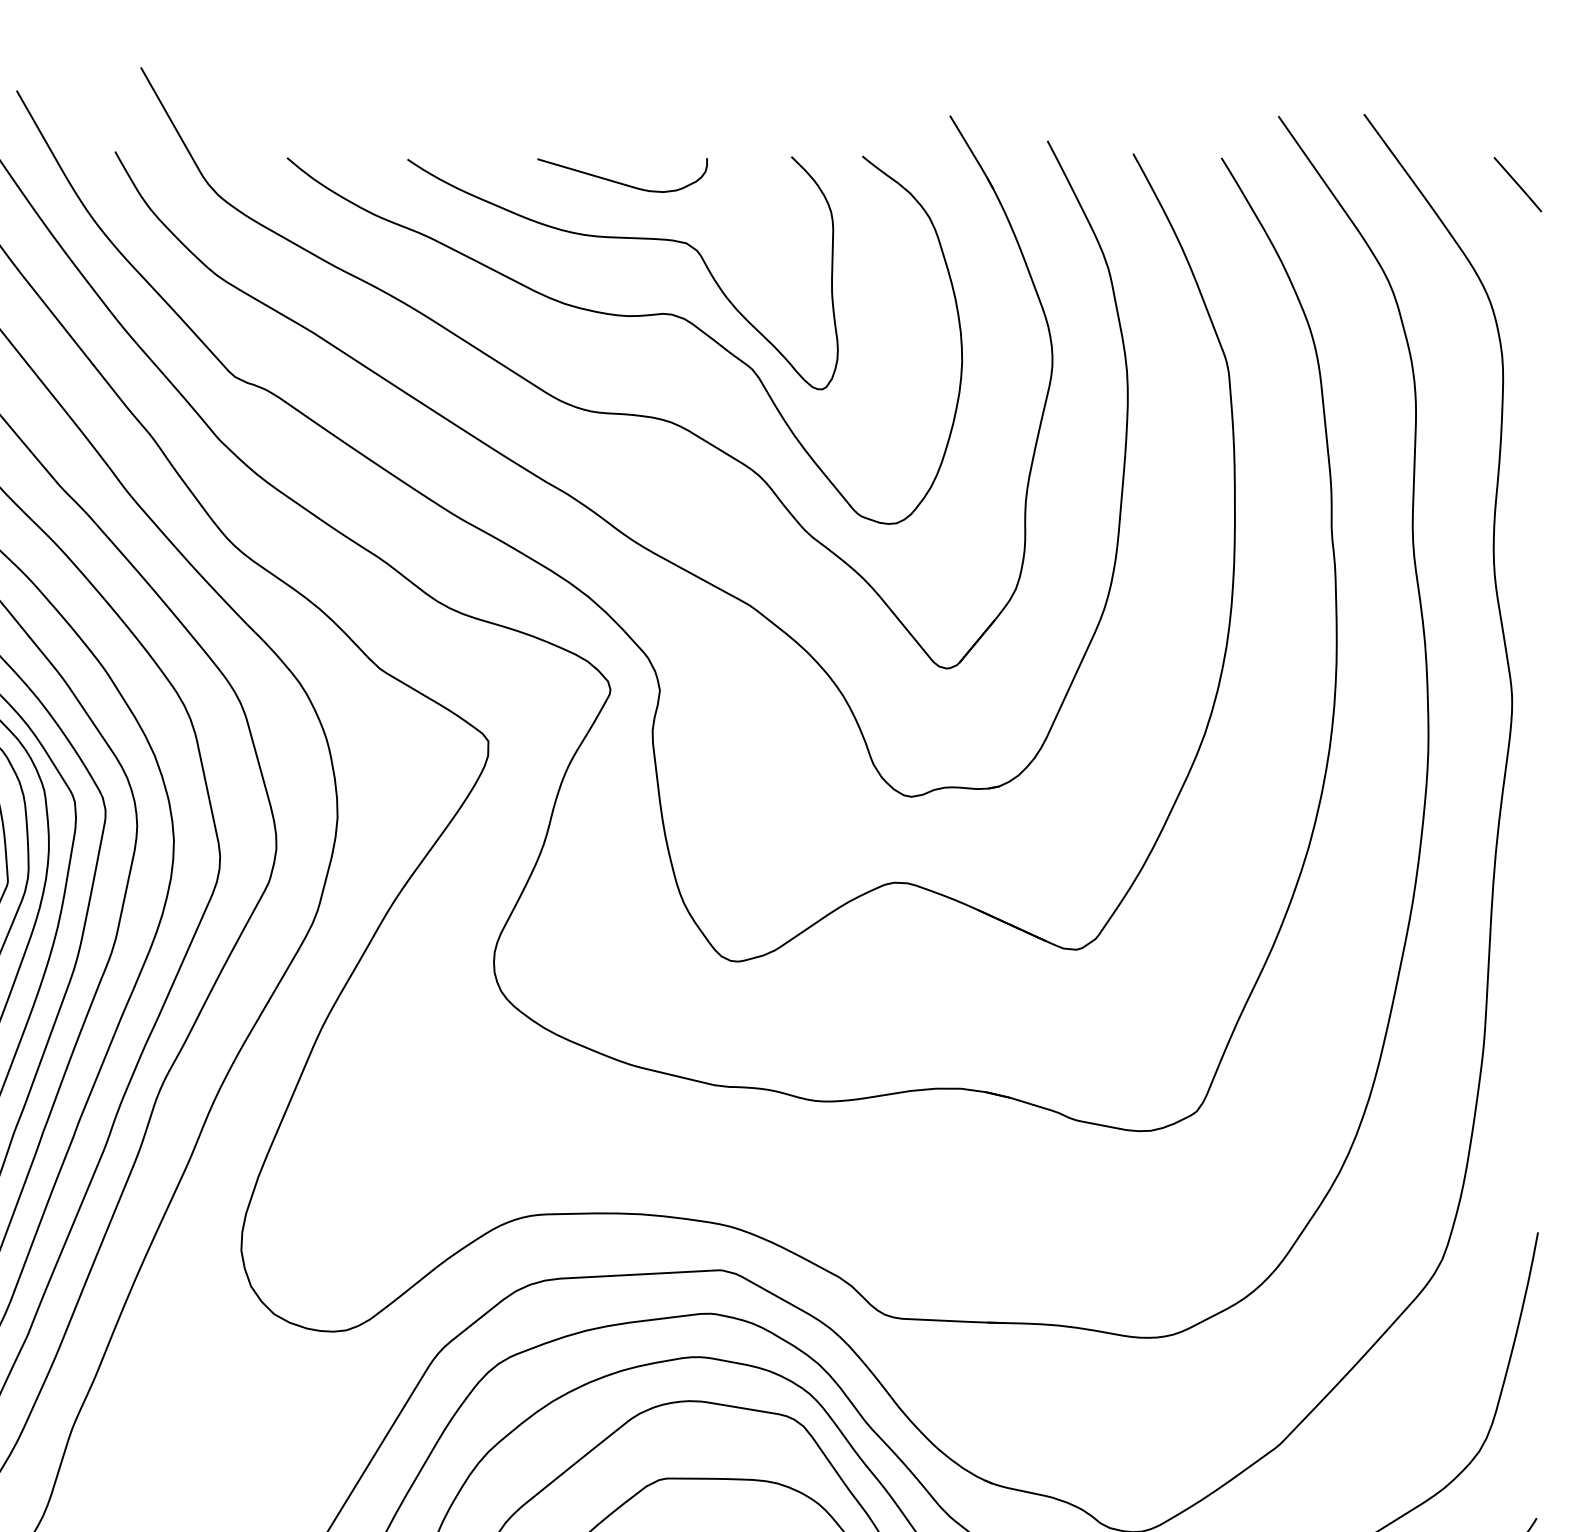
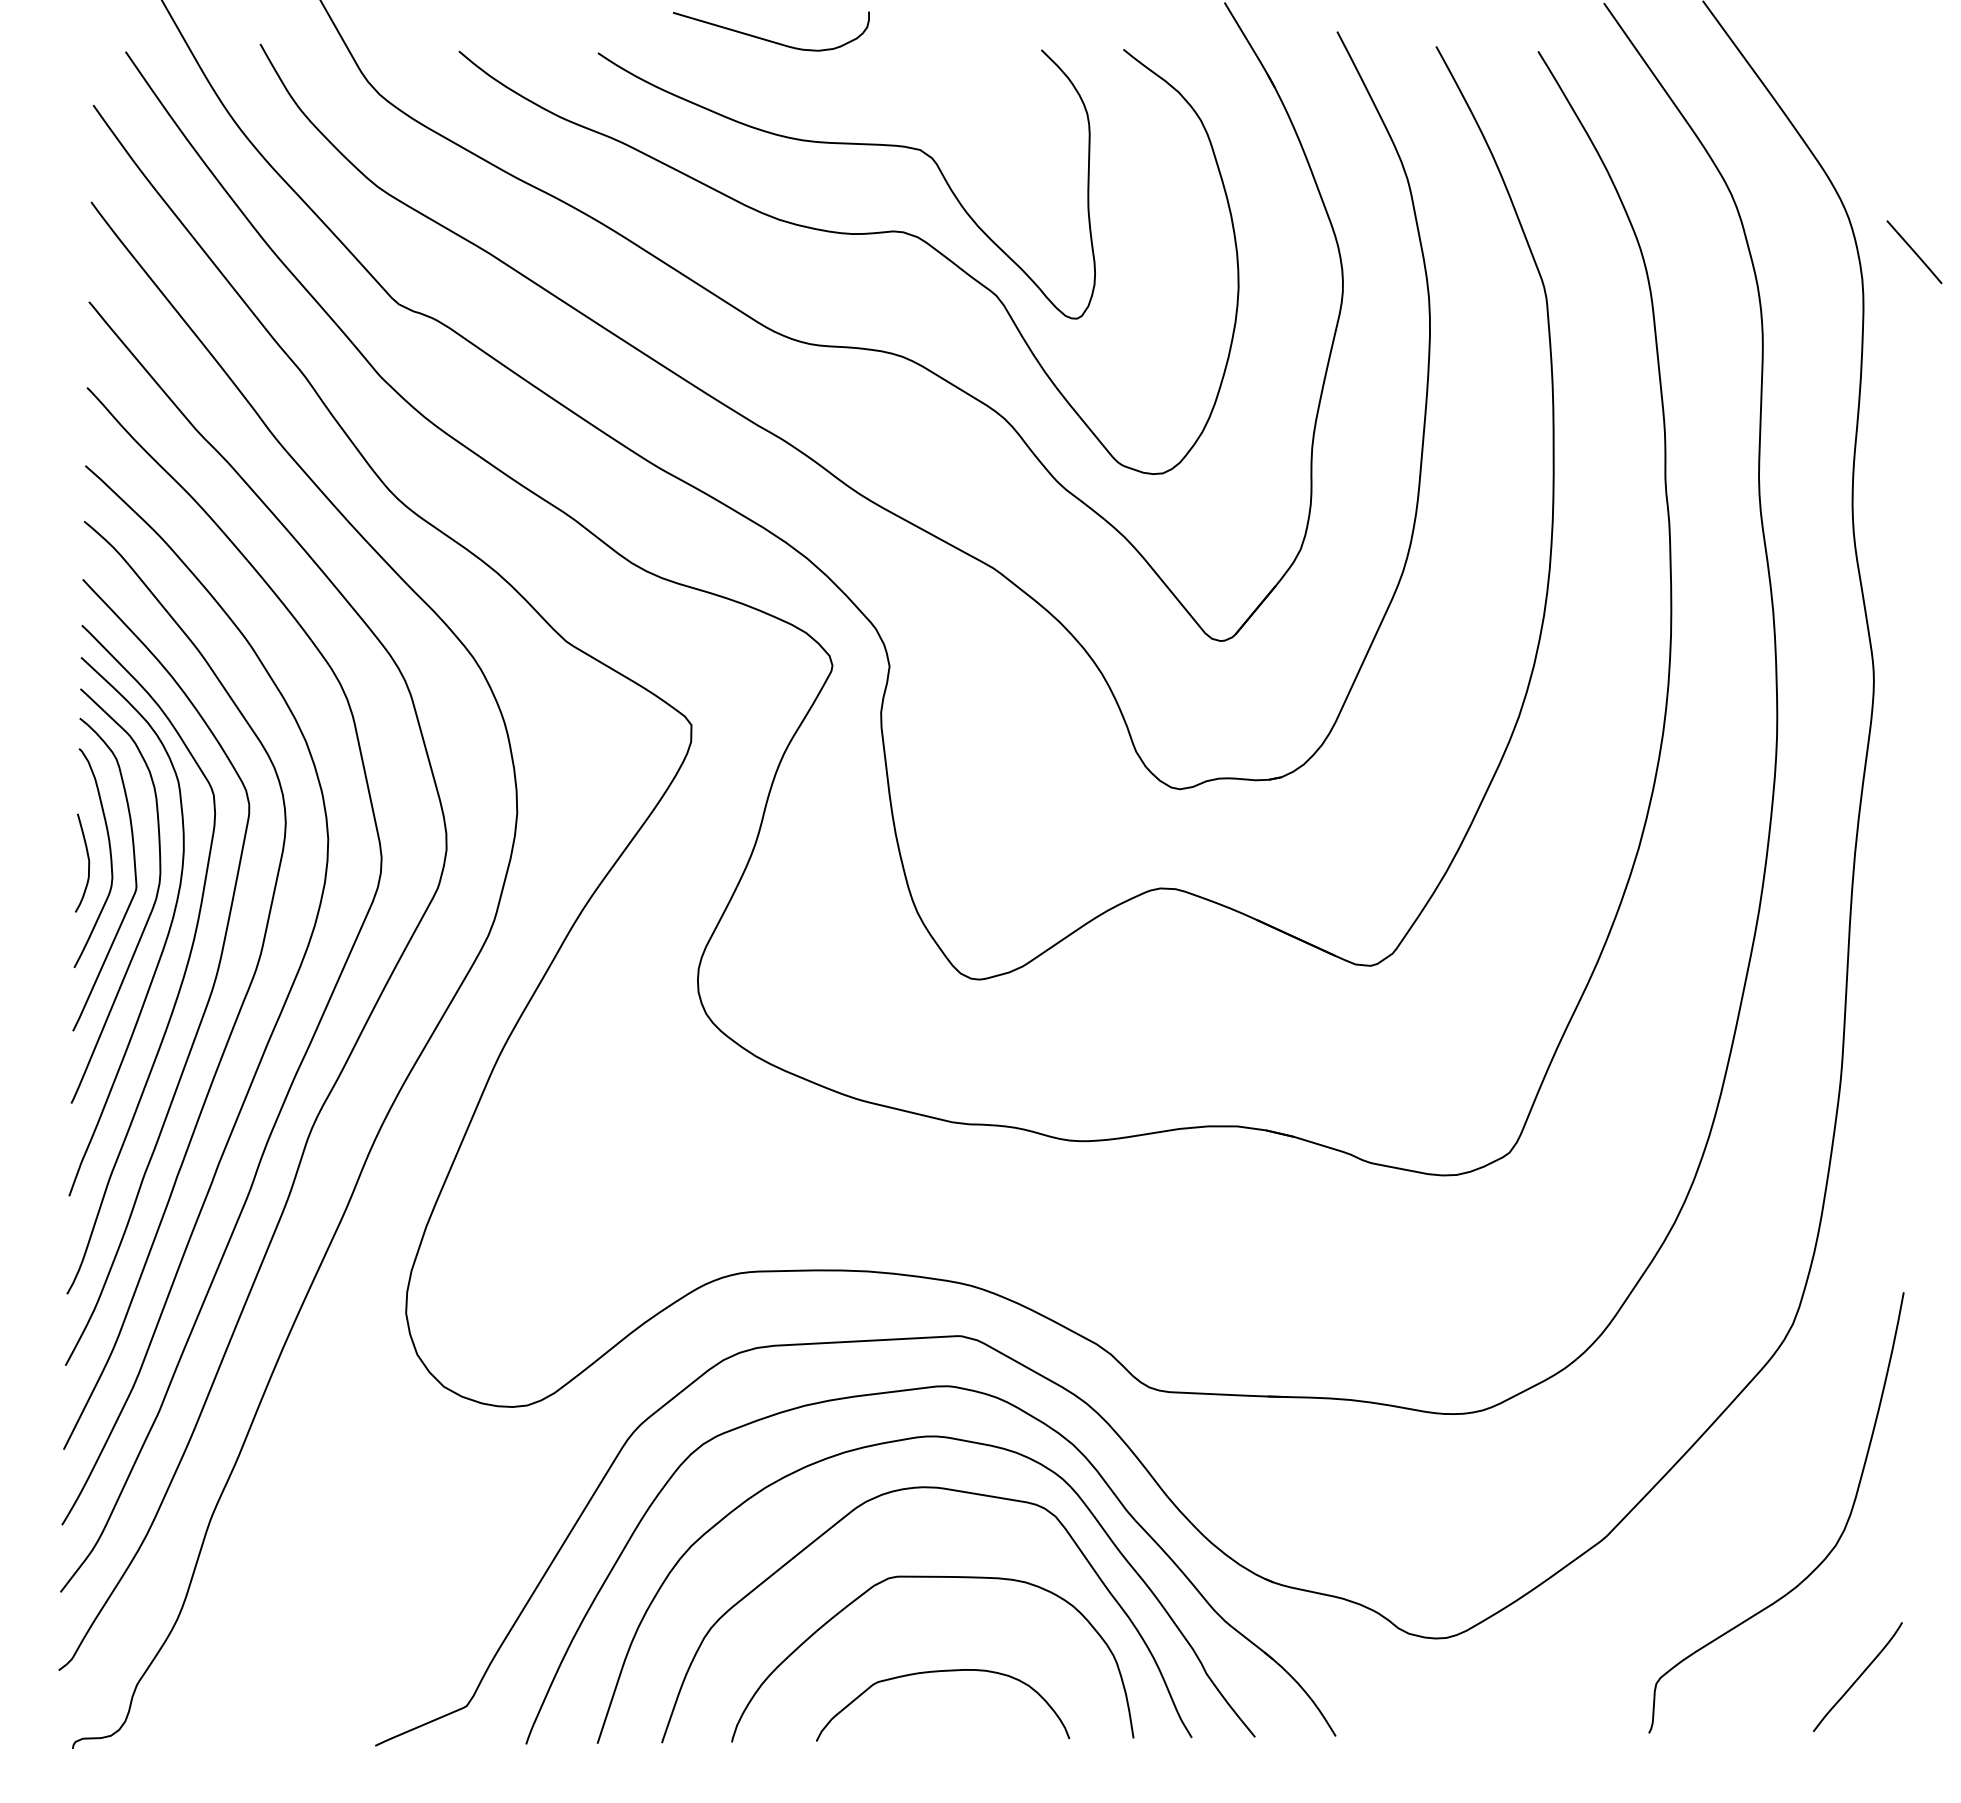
curve: (620, 182) -> (768, 39), moved
line: (1517, 184) -> (1914, 252), moved

